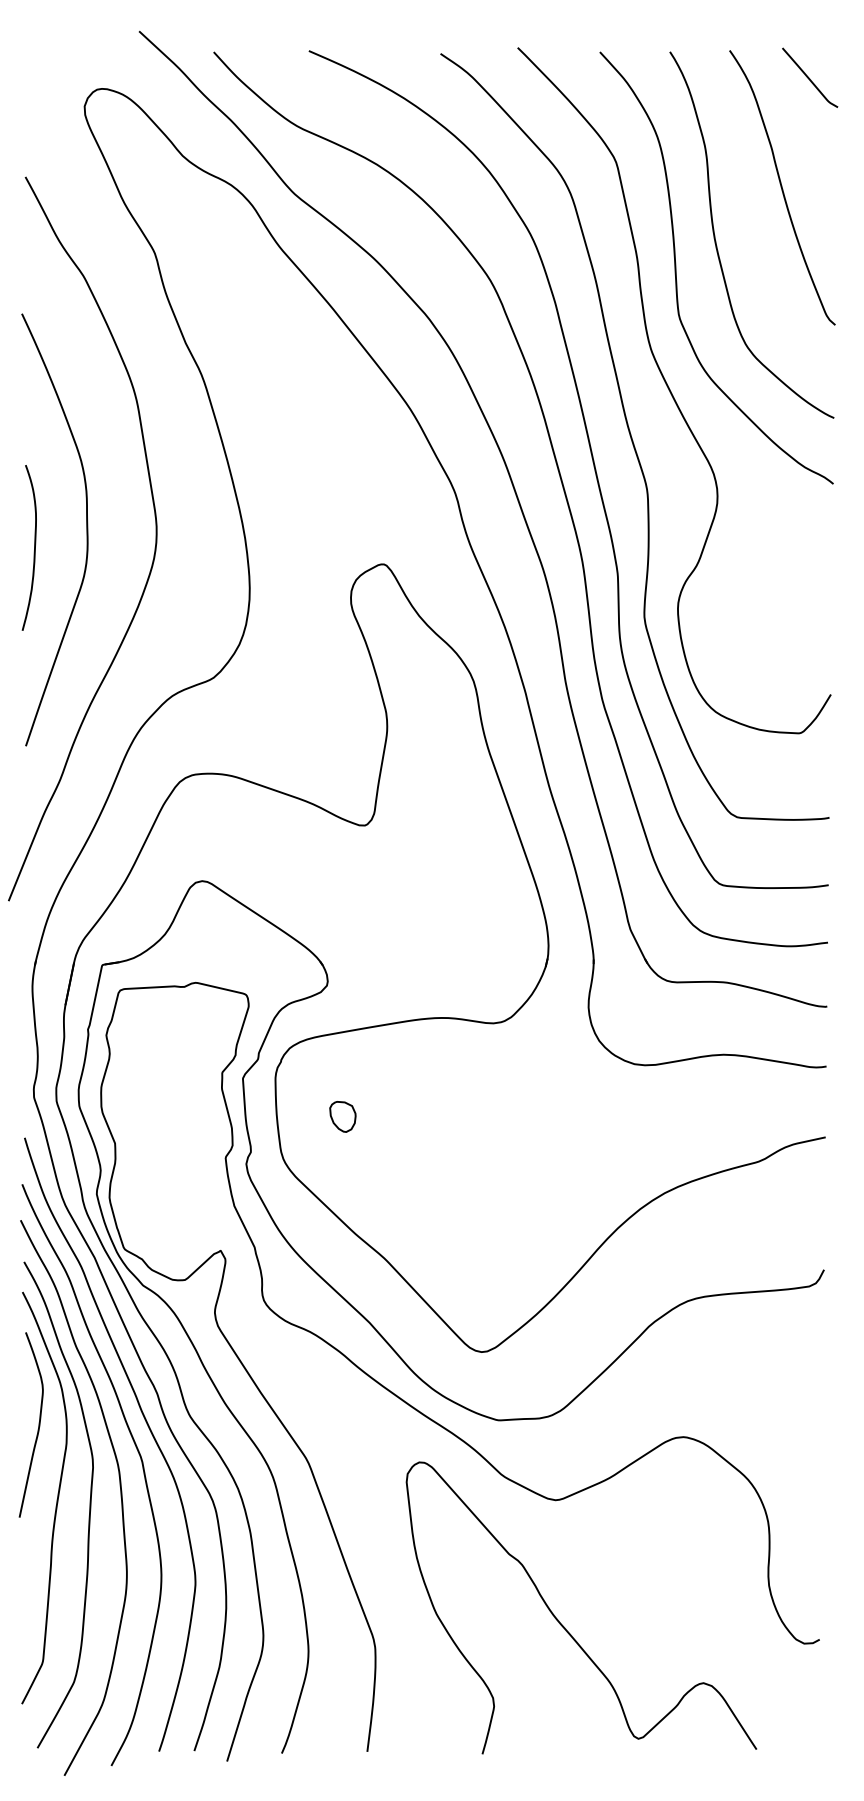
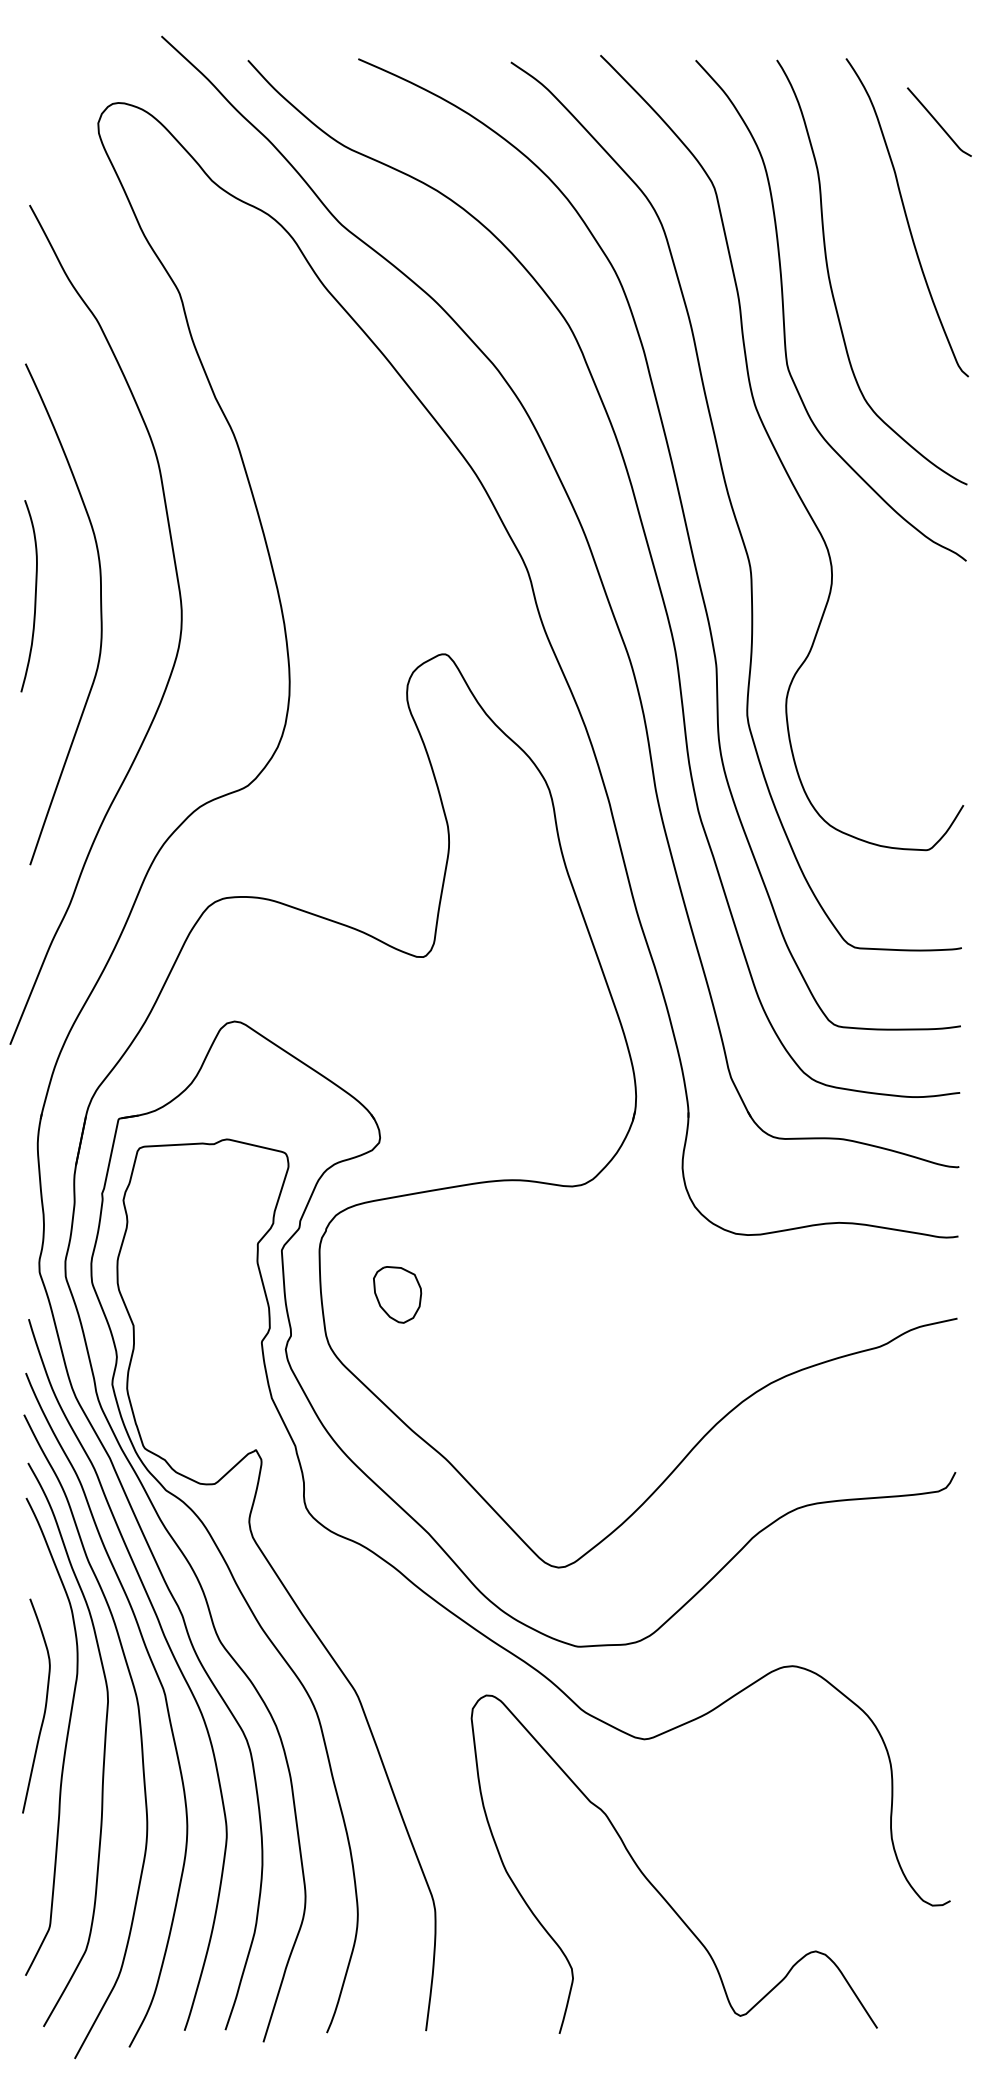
curve: (808, 77) -> (937, 121), moved
curve: (33, 548) -> (34, 596), moved
part: (342, 1116) -> (397, 1294), size x1.6
curve: (38, 1426) -> (44, 1707), moved

